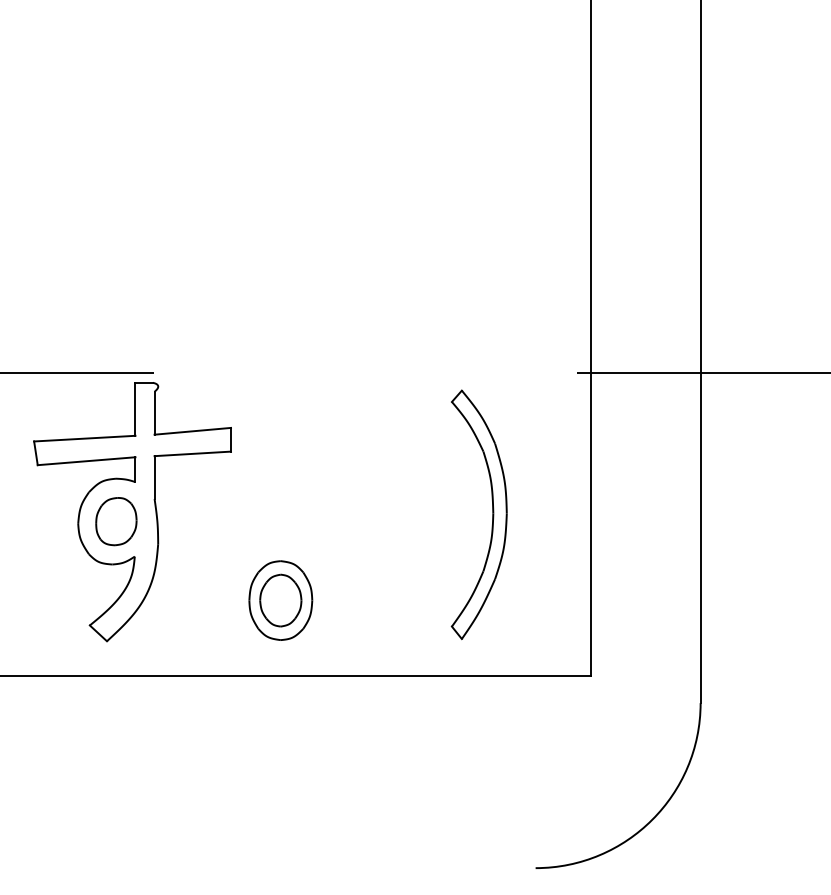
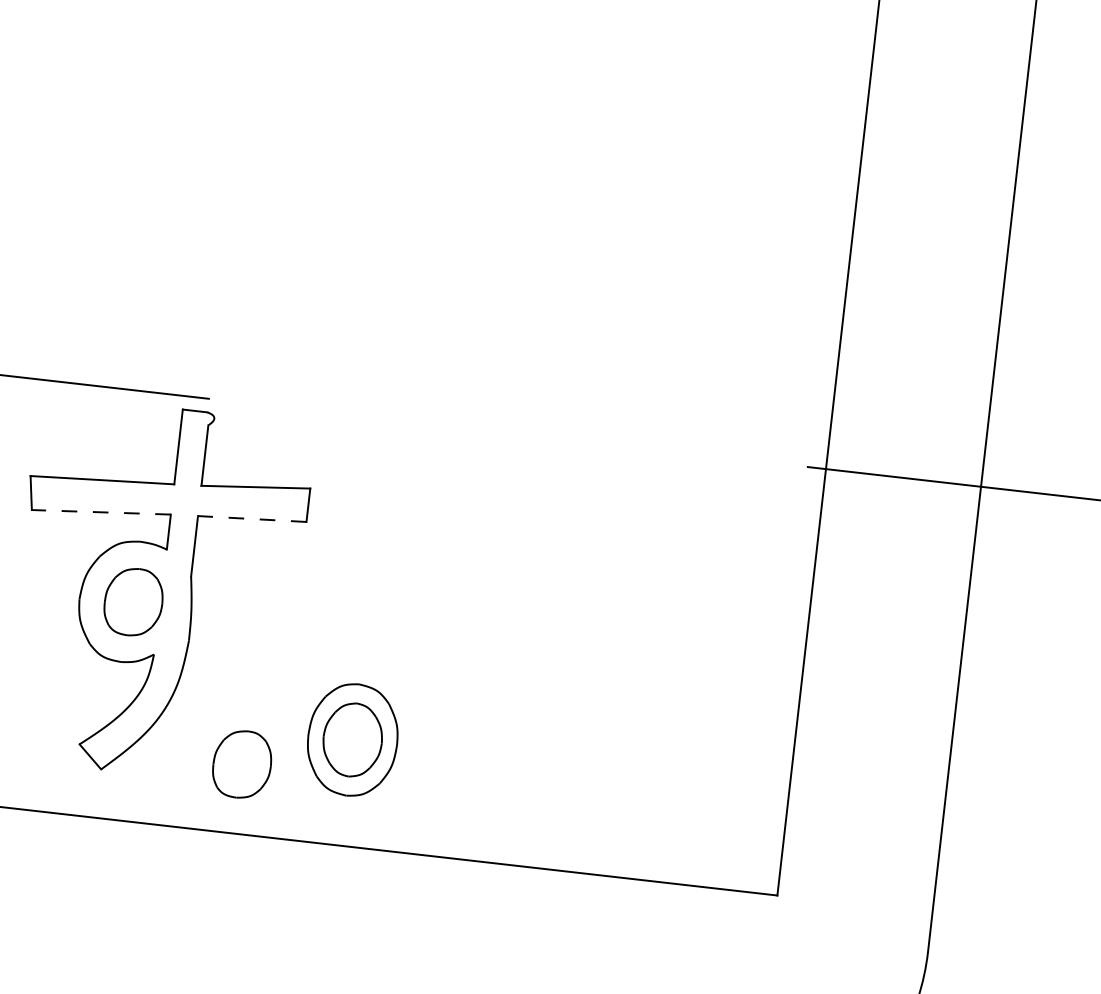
line: (192, 453) -> (251, 518), solid -> dashed
line: (86, 461) -> (101, 512), solid -> dashed
part: (492, 514) -> (664, 652), removed
part: (205, 626) -> (242, 764), added

